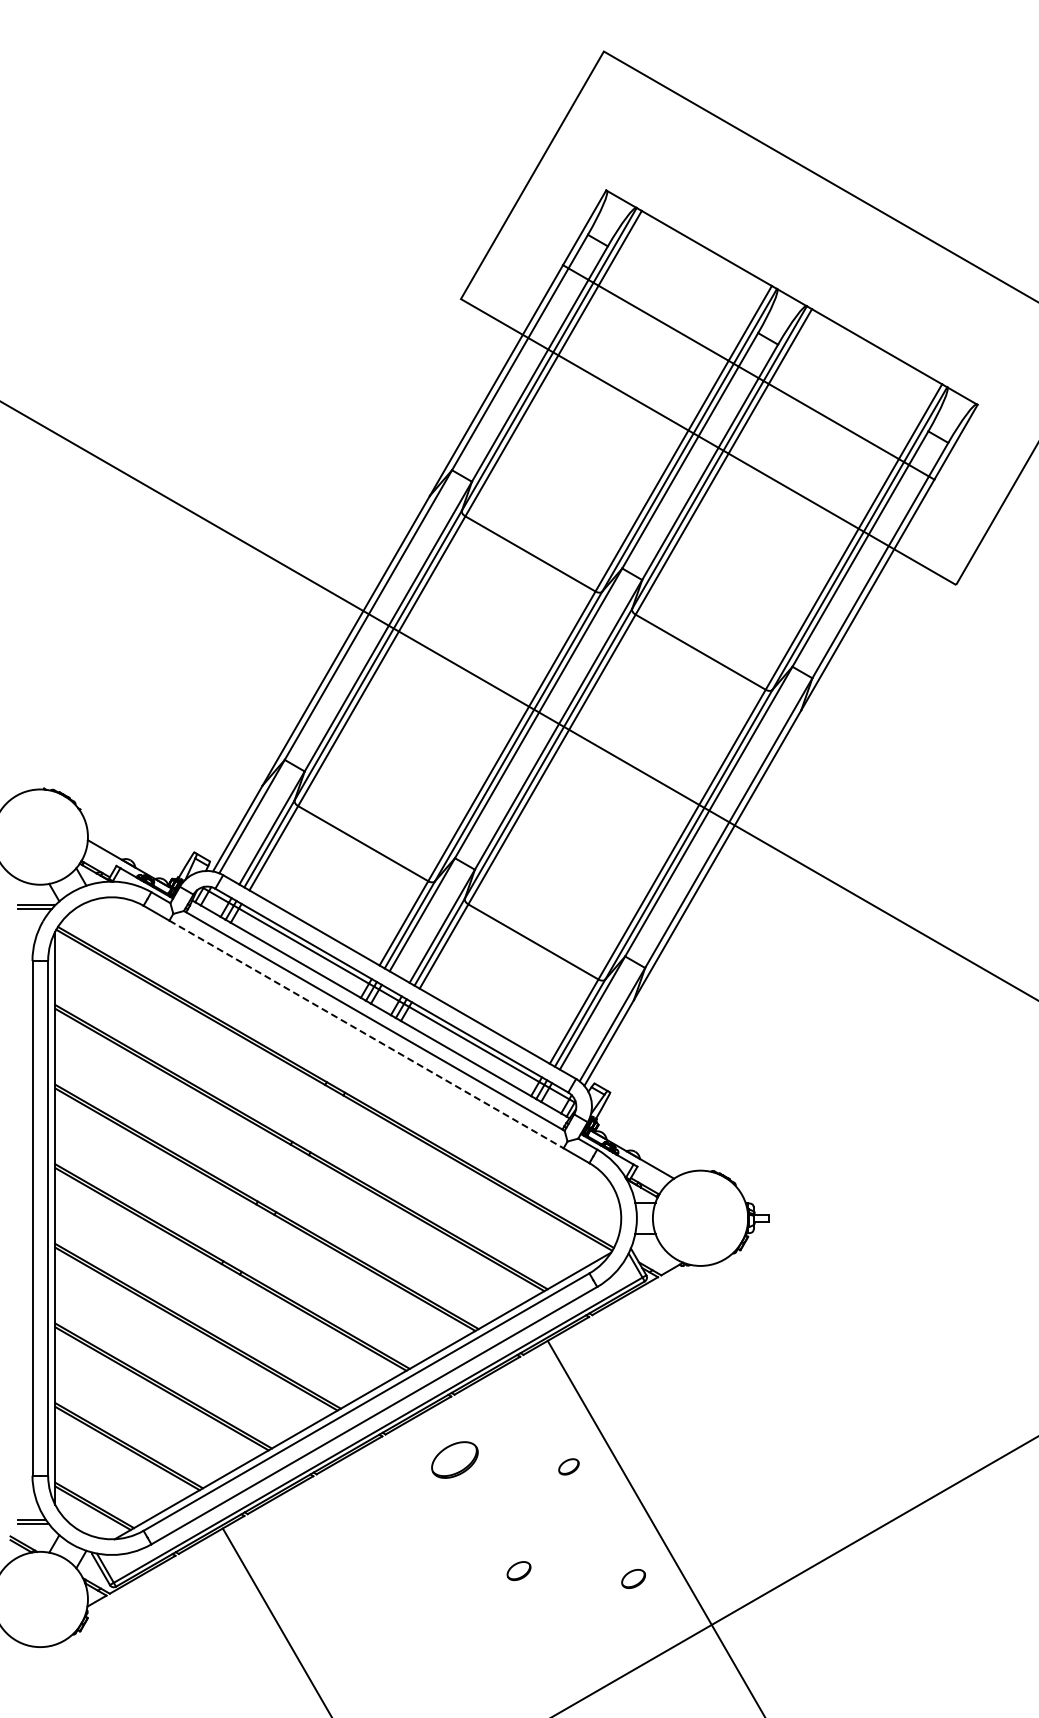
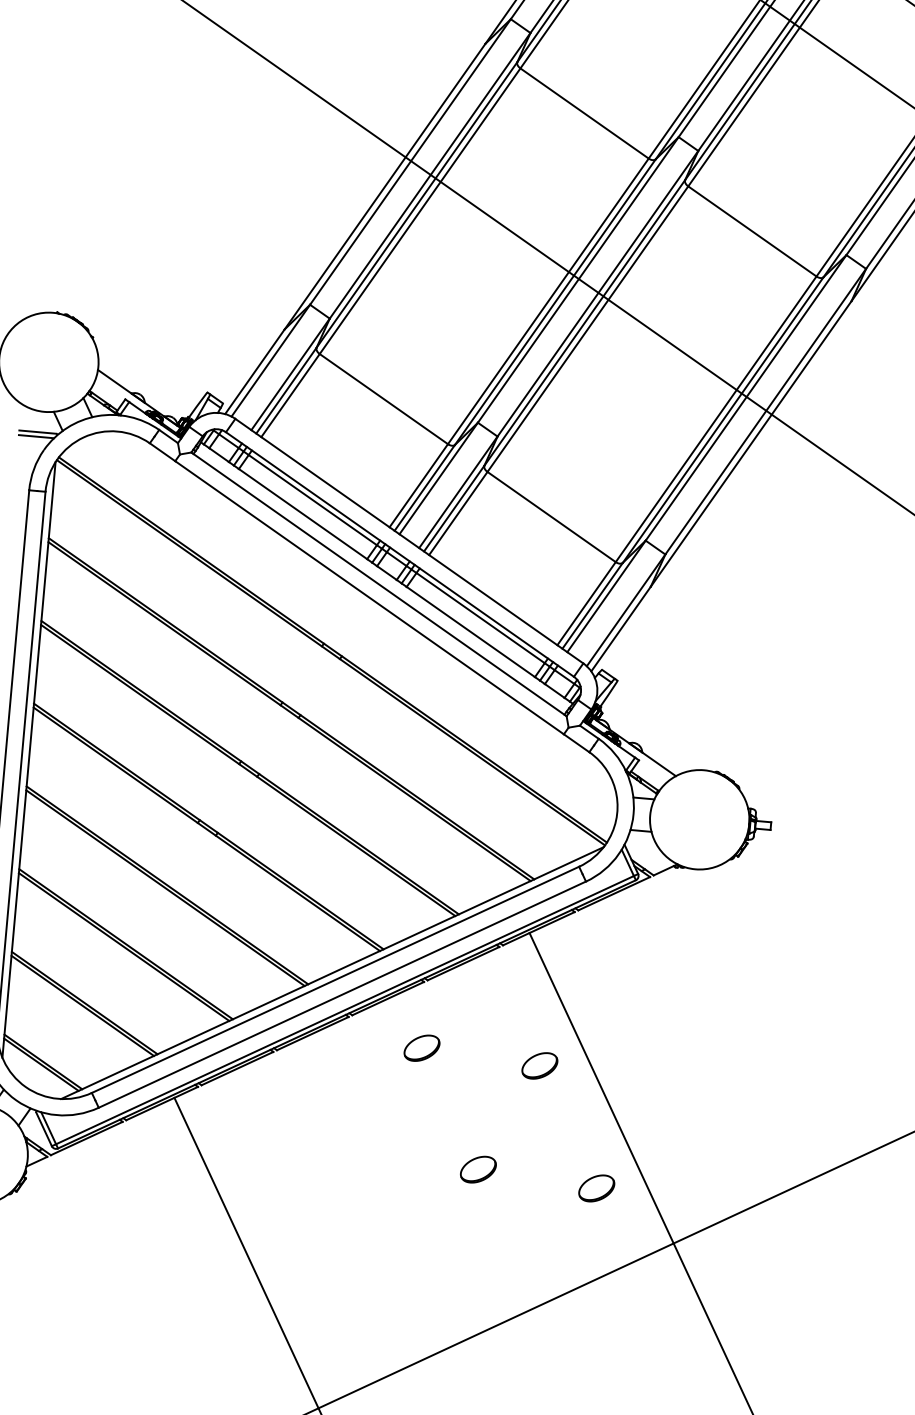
line: (366, 1034) -> (369, 597), dashed -> solid
part: (454, 1459) -> (421, 1047), size x0.71
part: (568, 1466) -> (539, 1065), size x1.67
part: (518, 1570) -> (477, 1168), size x1.43
part: (633, 1578) -> (596, 1187), size x1.43

